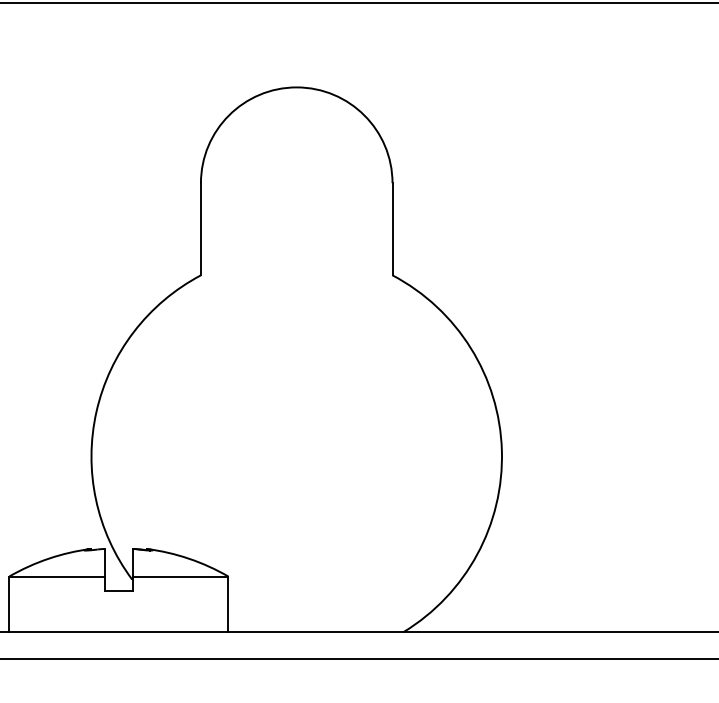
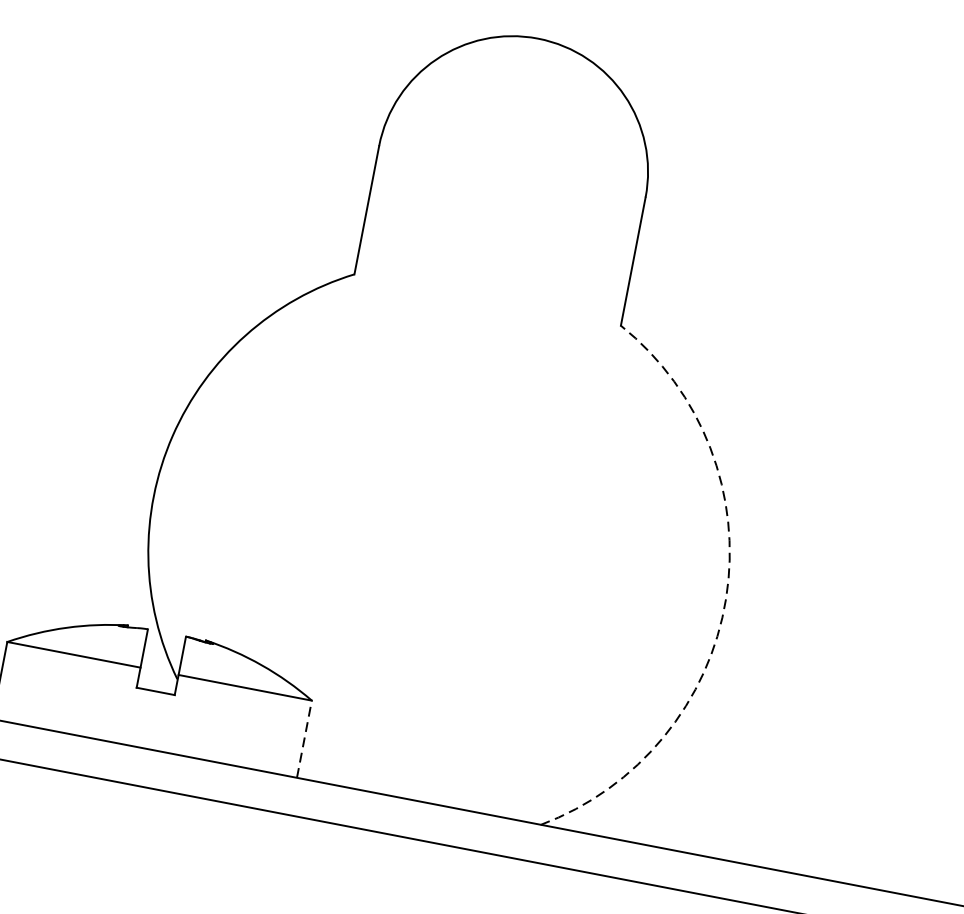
arc: (501, 450) -> (725, 598), solid -> dashed
line: (228, 604) -> (304, 739), solid -> dashed

